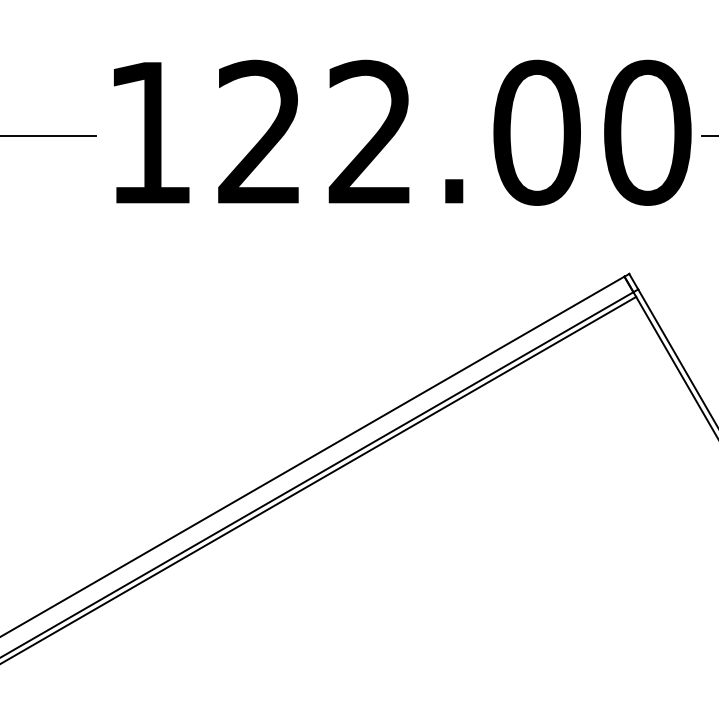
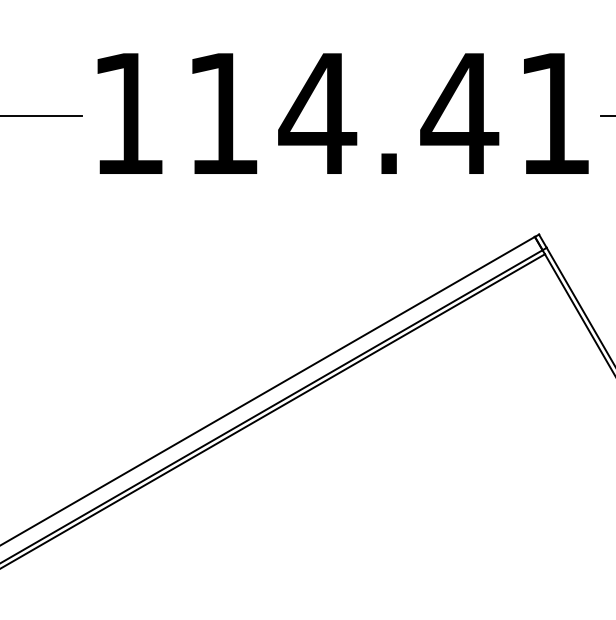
text: (454, 132) -> (389, 113), 122.00 -> 114.41

